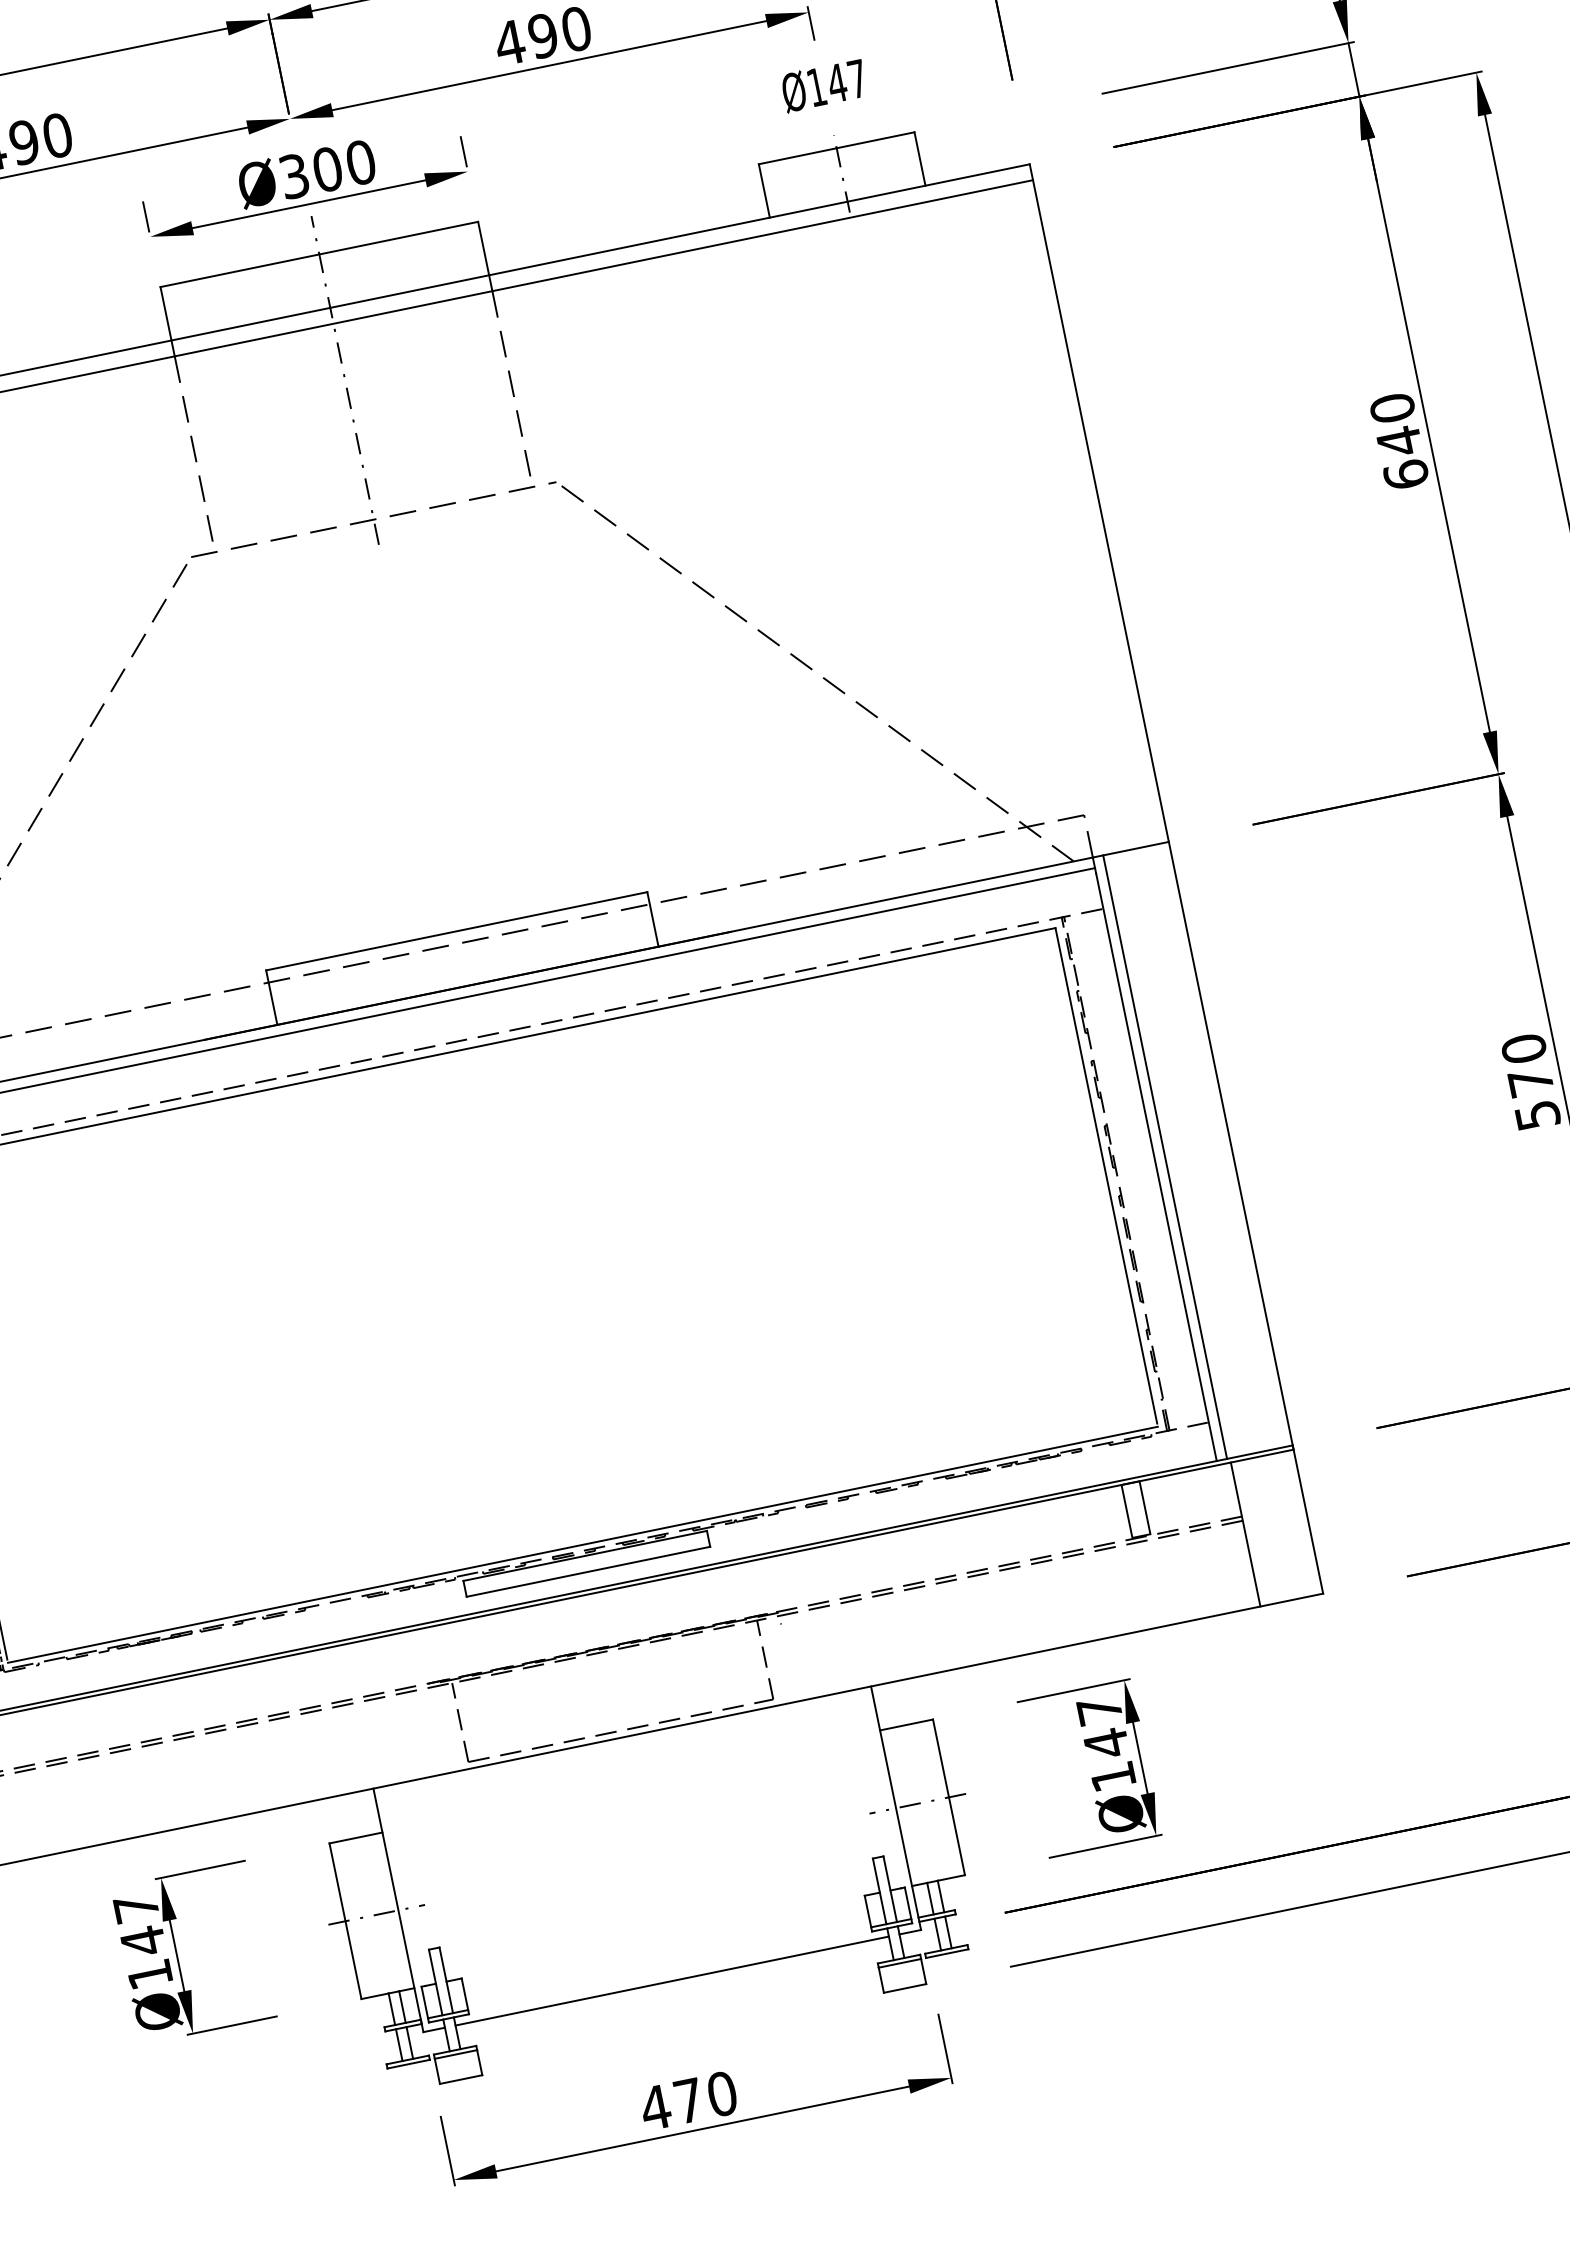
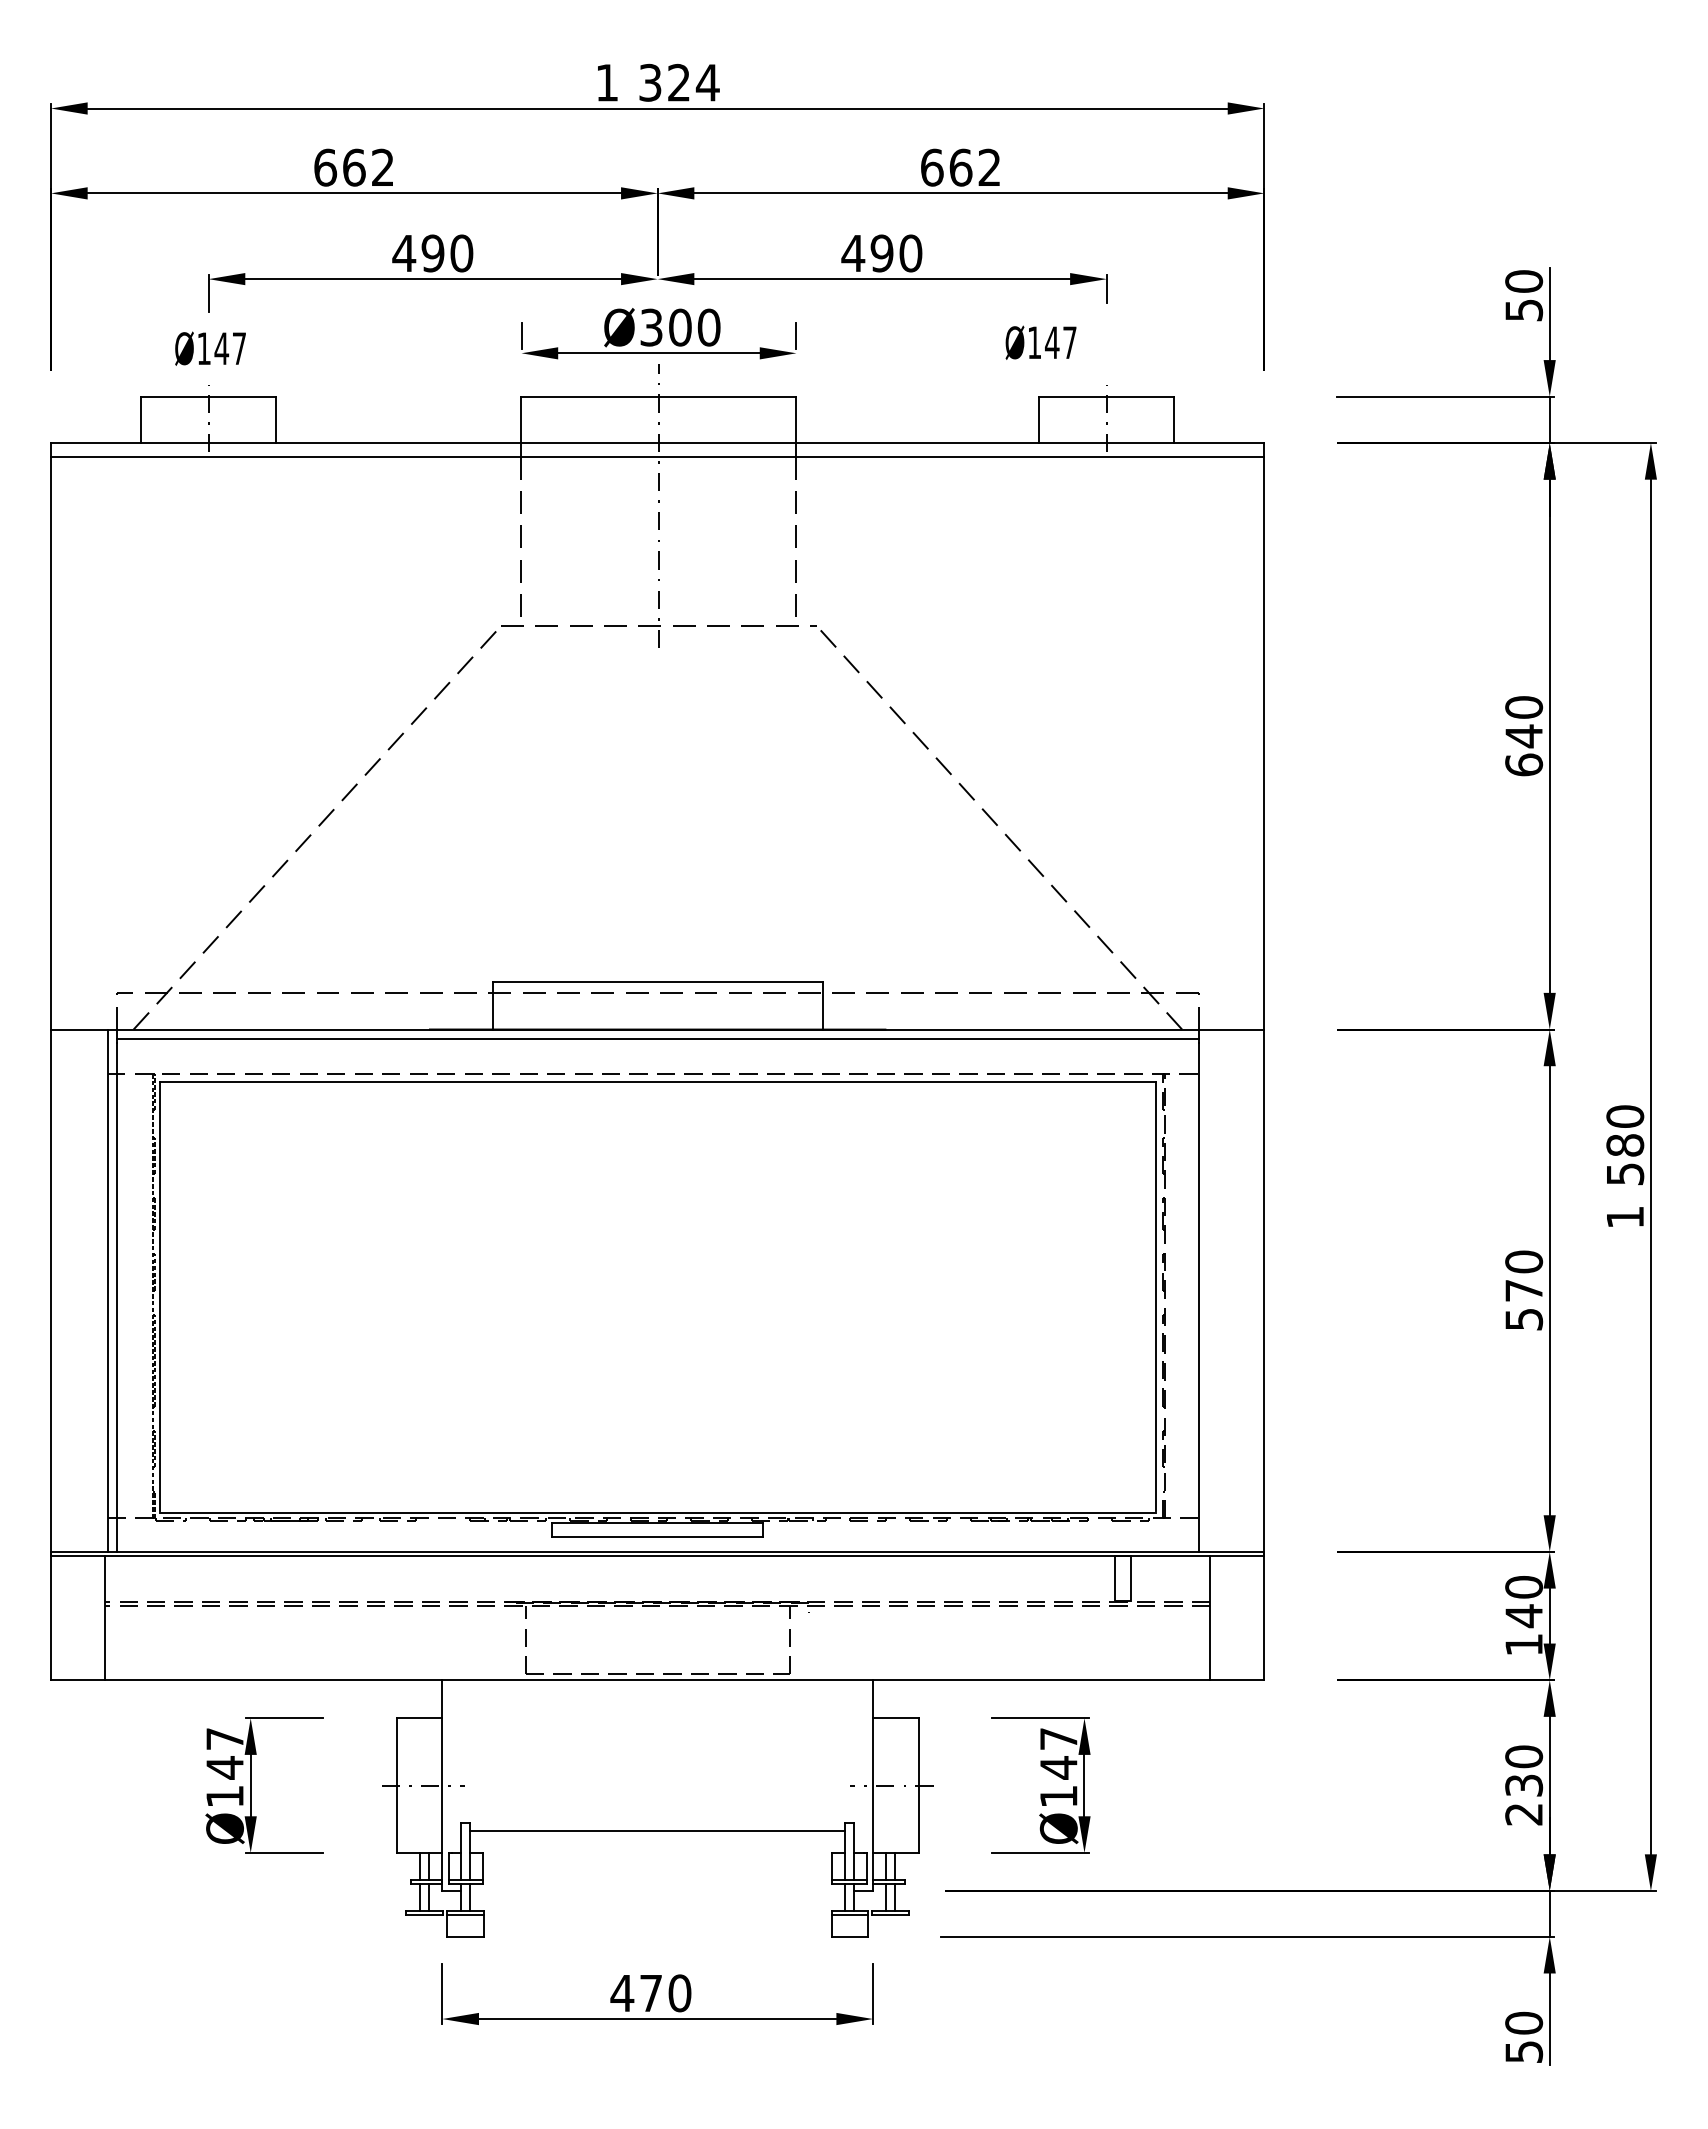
text: (823, 85) -> (1040, 342), moved
line: (1165, 1156) -> (1207, 1290), removed
line: (671, 1980) -> (657, 1830), moved

